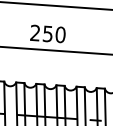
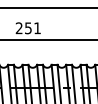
text: (60, 35) -> (37, 28), 250 -> 251

